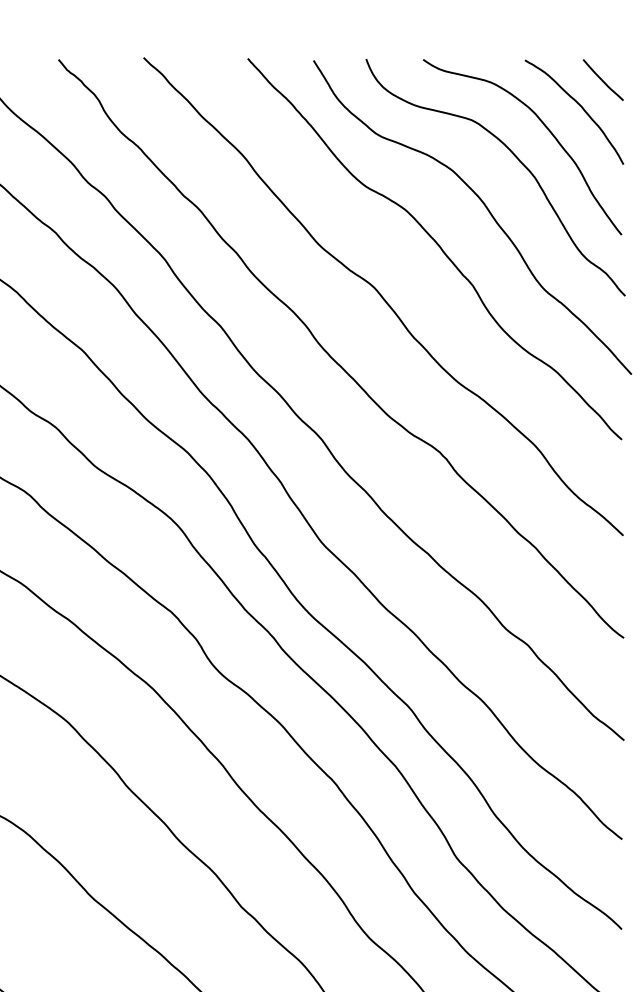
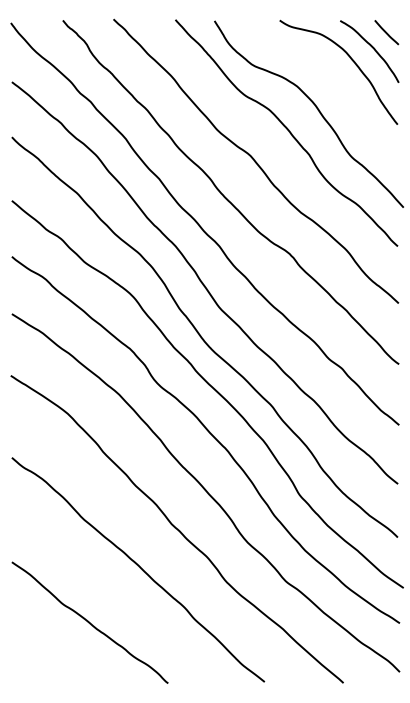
curve: (515, 158) -> (334, 79), removed

